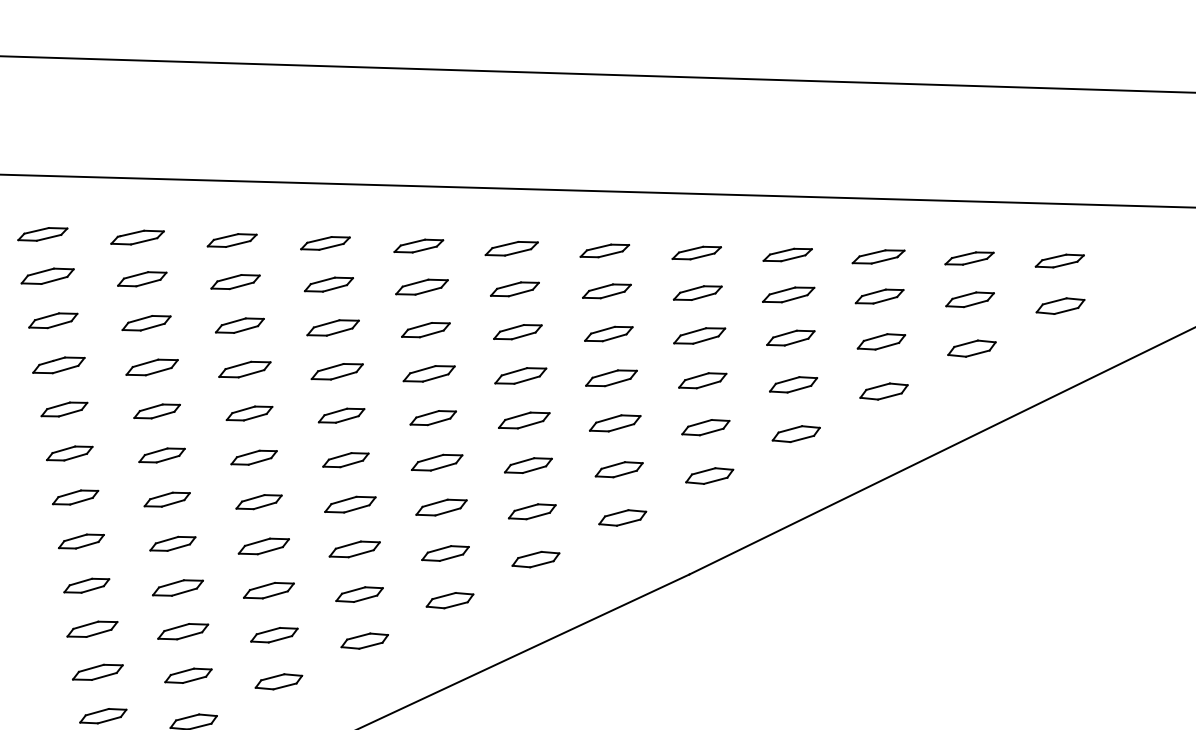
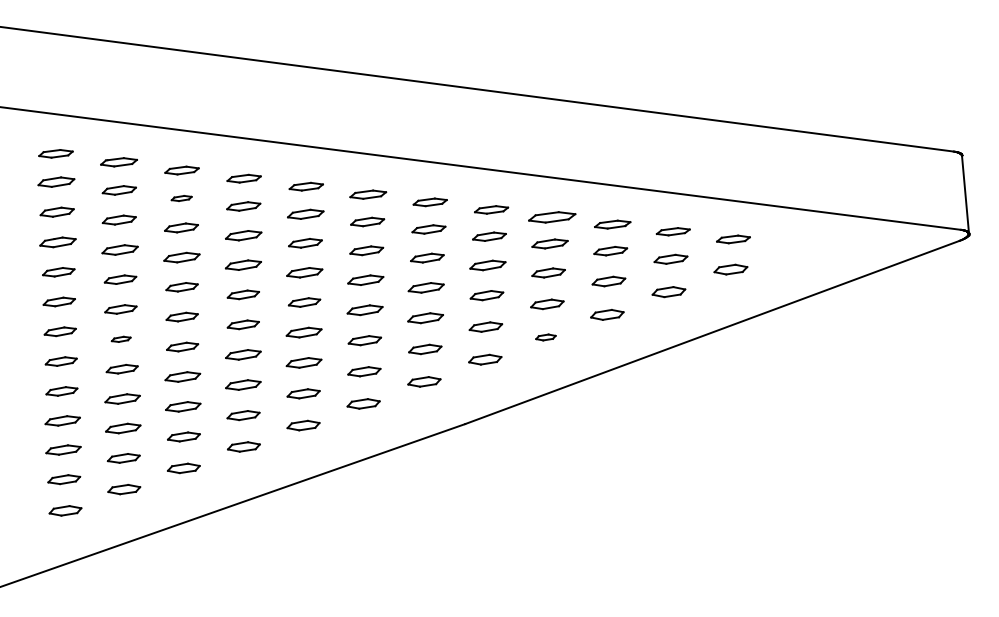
part: (786, 253) -> (551, 216), size x1.4
part: (235, 282) -> (181, 198), size x0.6
part: (795, 434) -> (545, 337), size x0.6
part: (165, 500) -> (120, 339), size x0.6

